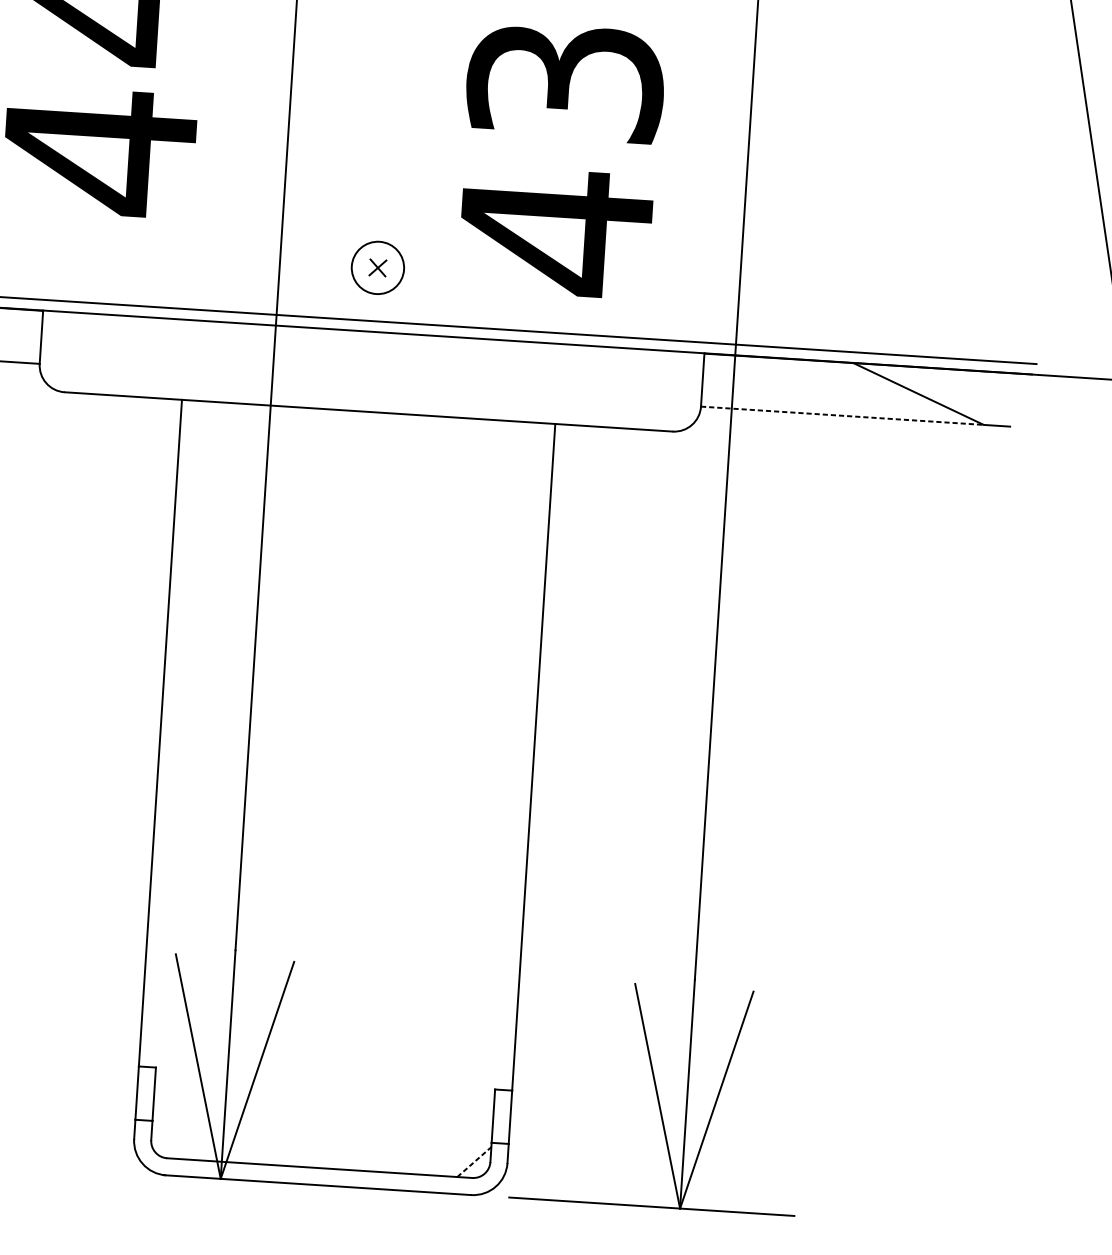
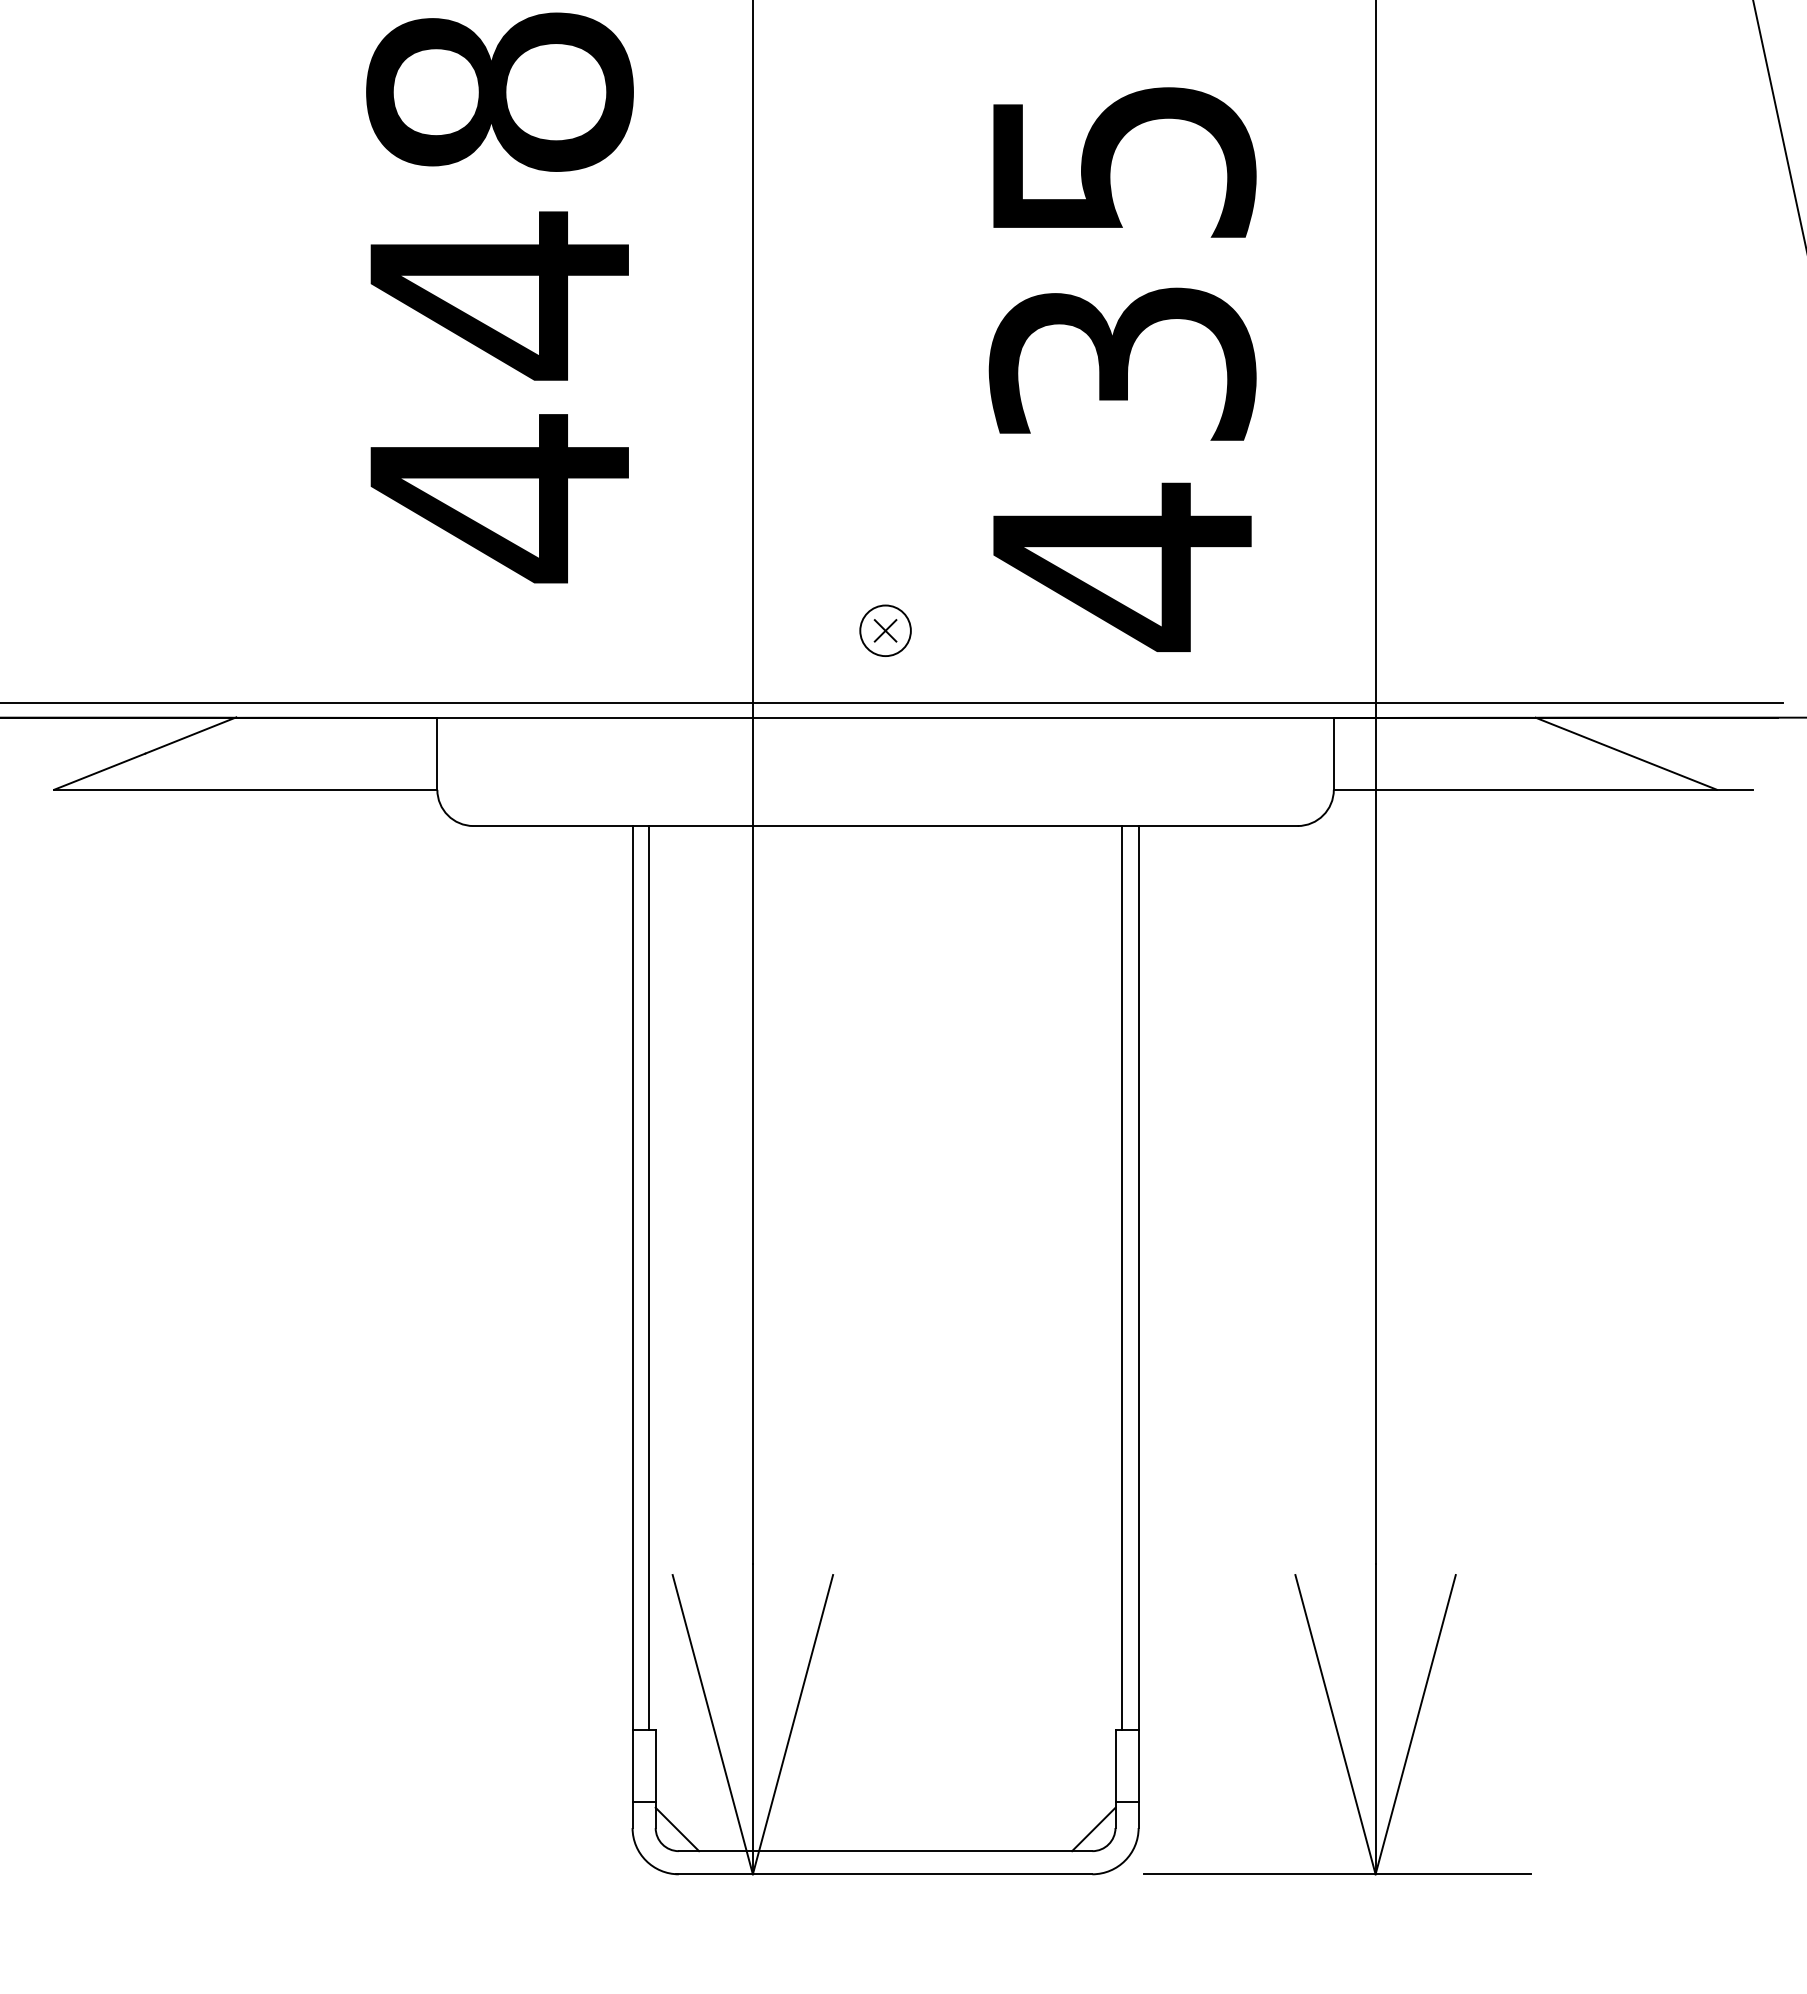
circle: (377, 267) -> (885, 630), size x0.71
line: (842, 415) -> (1525, 789), dashed -> solid
line: (172, 733) -> (649, 1277), added
line: (521, 756) -> (1122, 1277), added
line: (167, 1142) -> (677, 1829), added
line: (474, 1162) -> (1093, 1829), dashed -> solid

